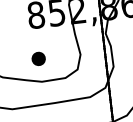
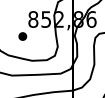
part: (38, 58) -> (22, 36), moved

